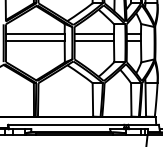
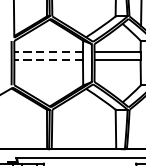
line: (34, 34) -> (47, 52), solid -> dashed
line: (34, 40) -> (47, 59), solid -> dashed

